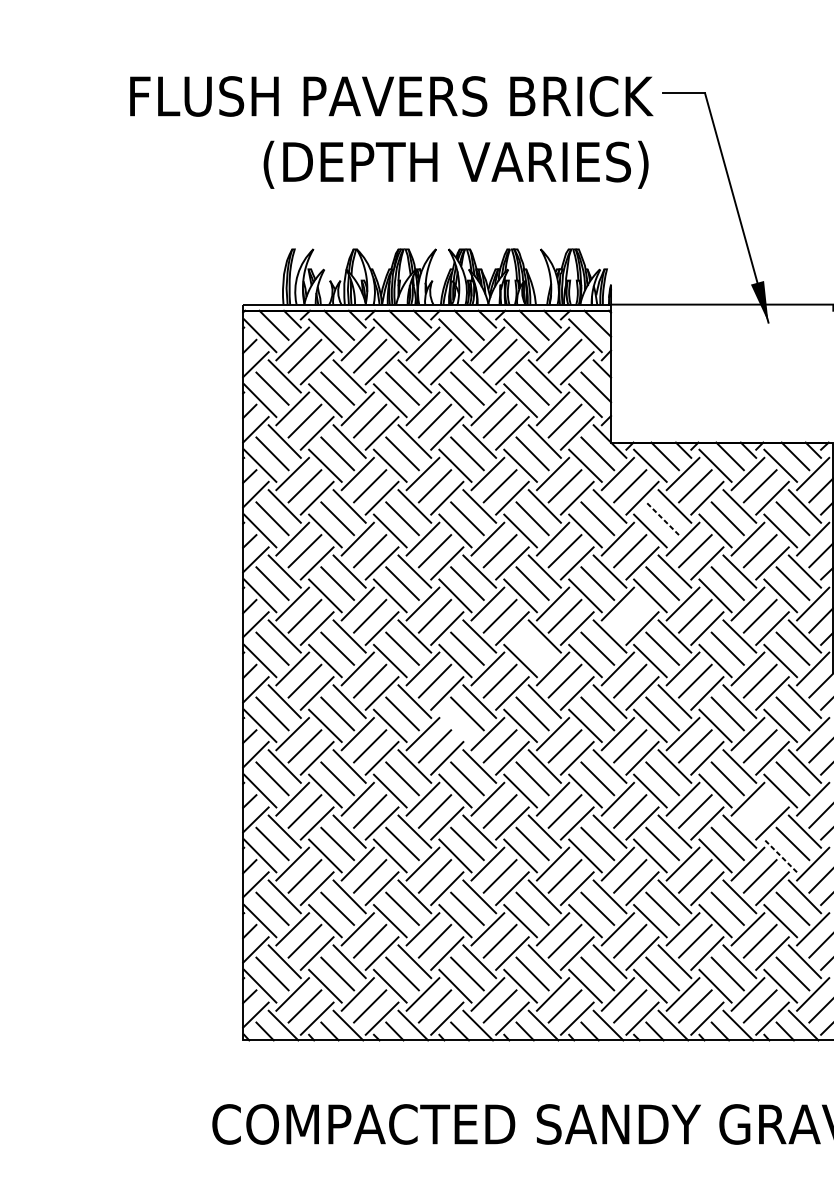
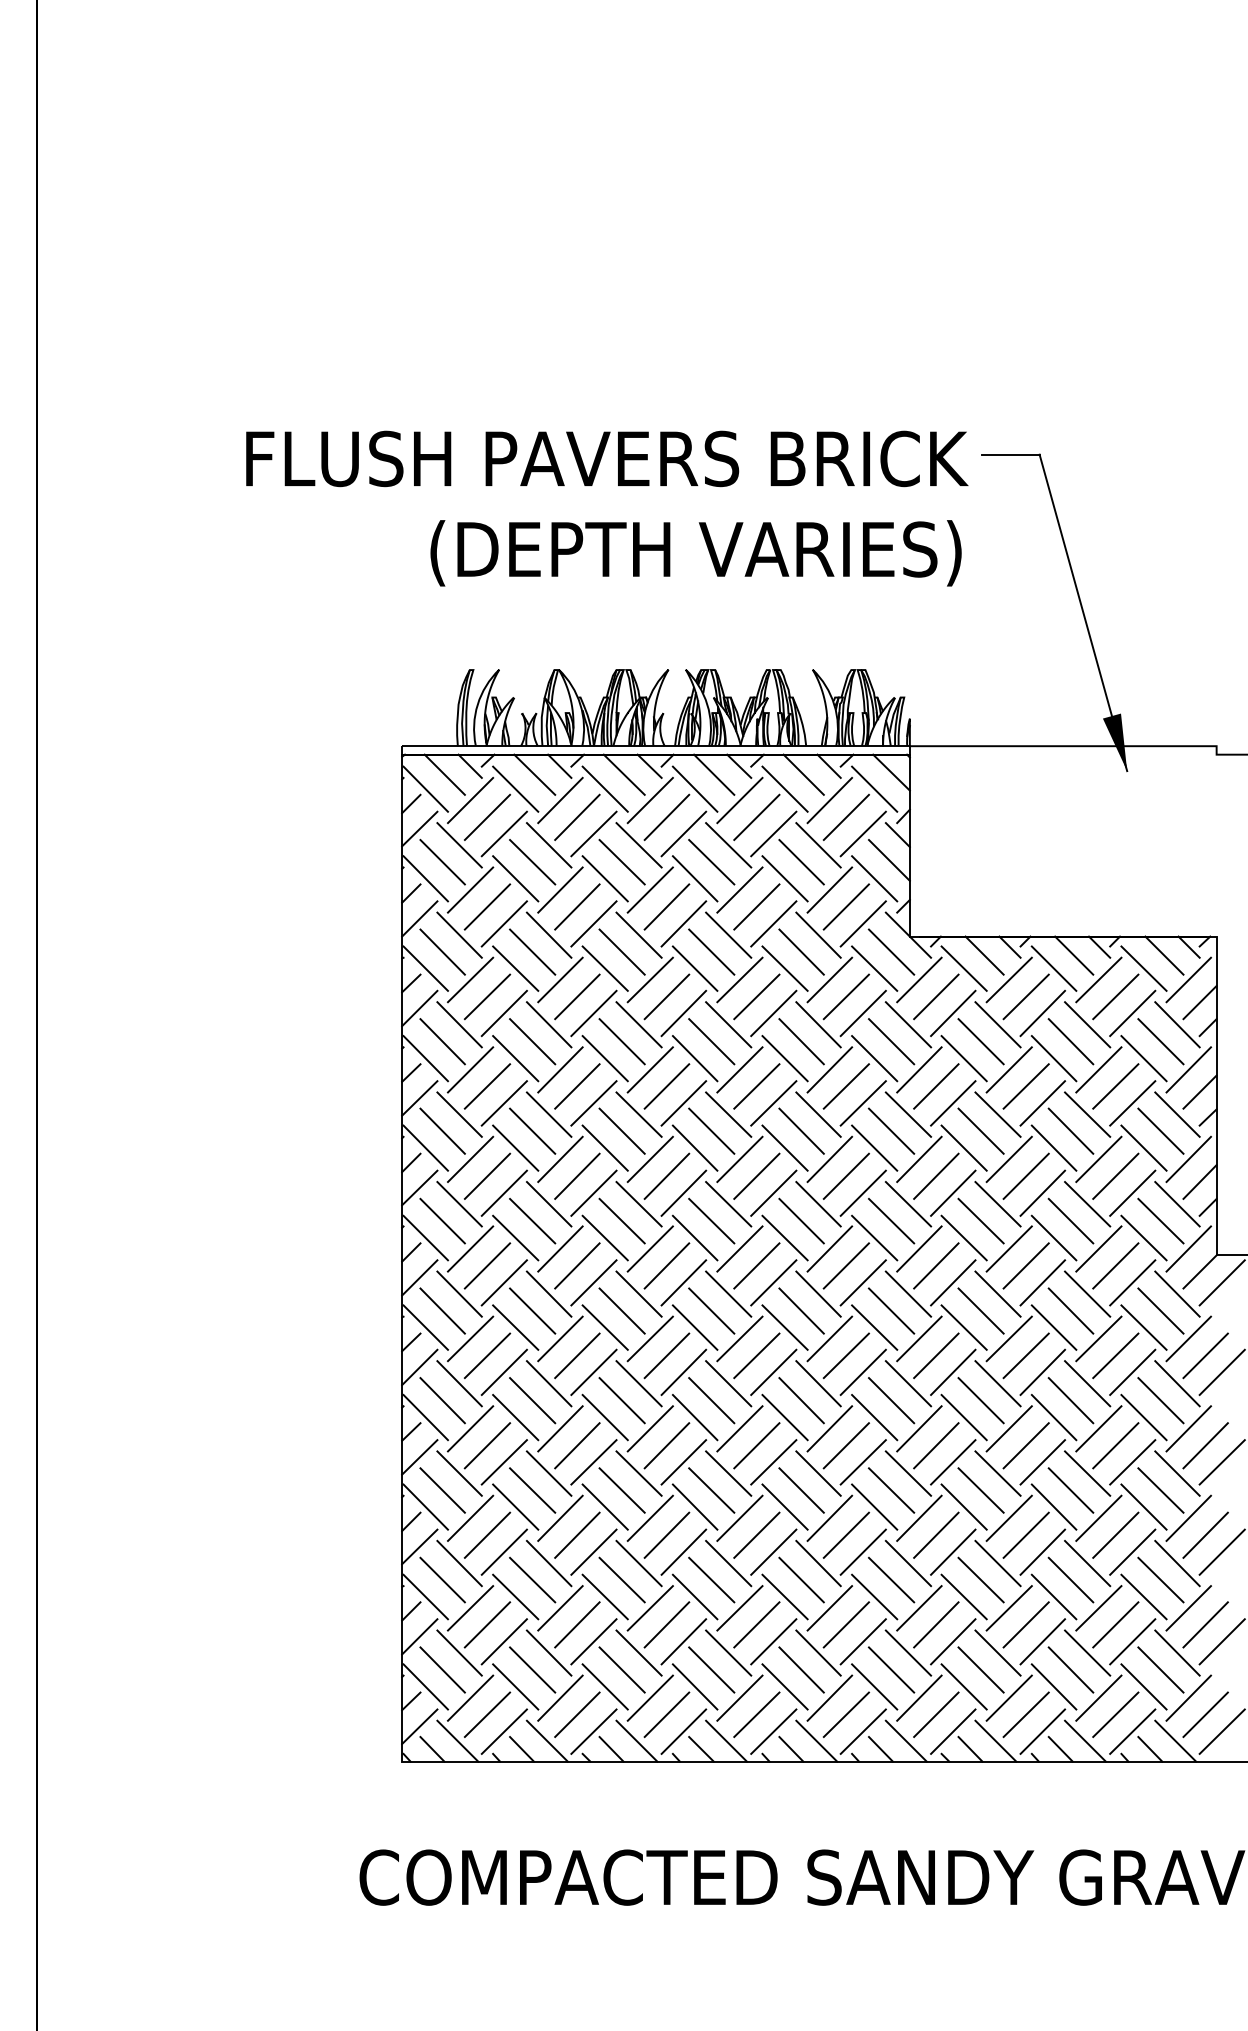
line: (662, 518) -> (981, 1041), dashed -> solid
line: (630, 615) -> (936, 1175), added
line: (532, 648) -> (801, 1220), added
line: (454, 725) -> (694, 1327), added
line: (760, 811) -> (1115, 1445), added
line: (781, 856) -> (1144, 1507), dashed -> solid

